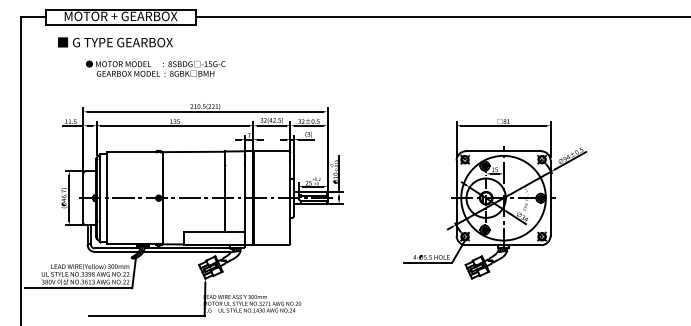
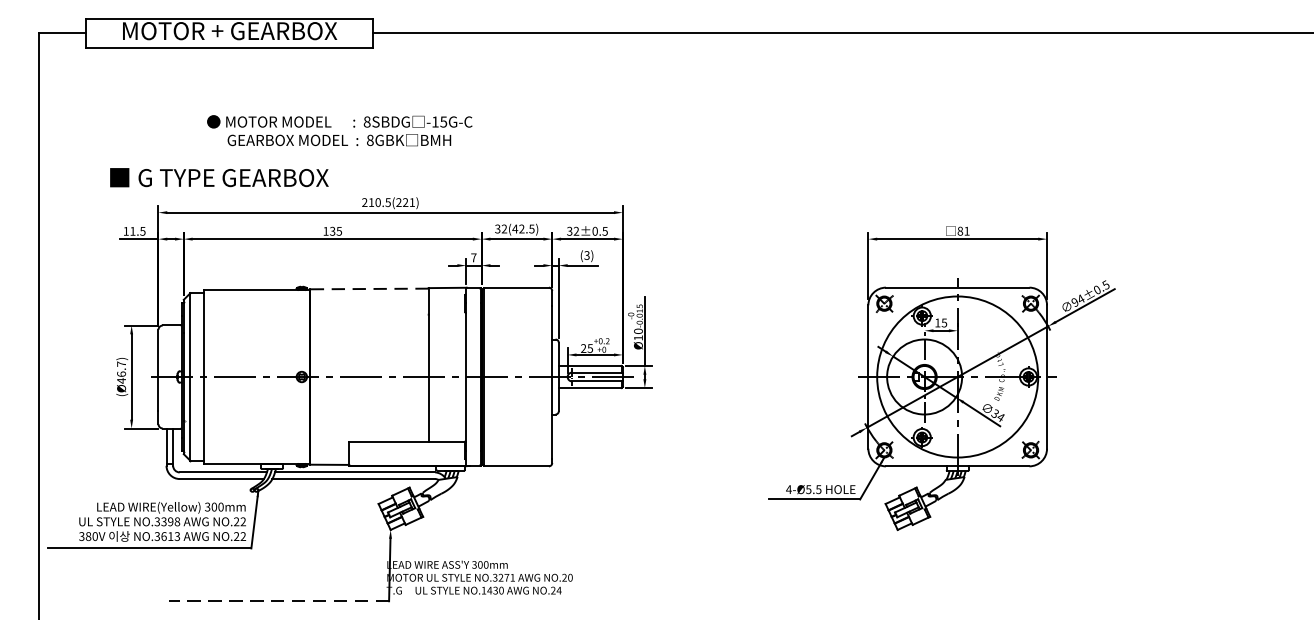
text: (115, 42) -> (219, 177), moved
text: (155, 68) -> (339, 130), moved
line: (193, 151) -> (367, 288), solid -> dashed
line: (146, 316) -> (278, 601), solid -> dashed

